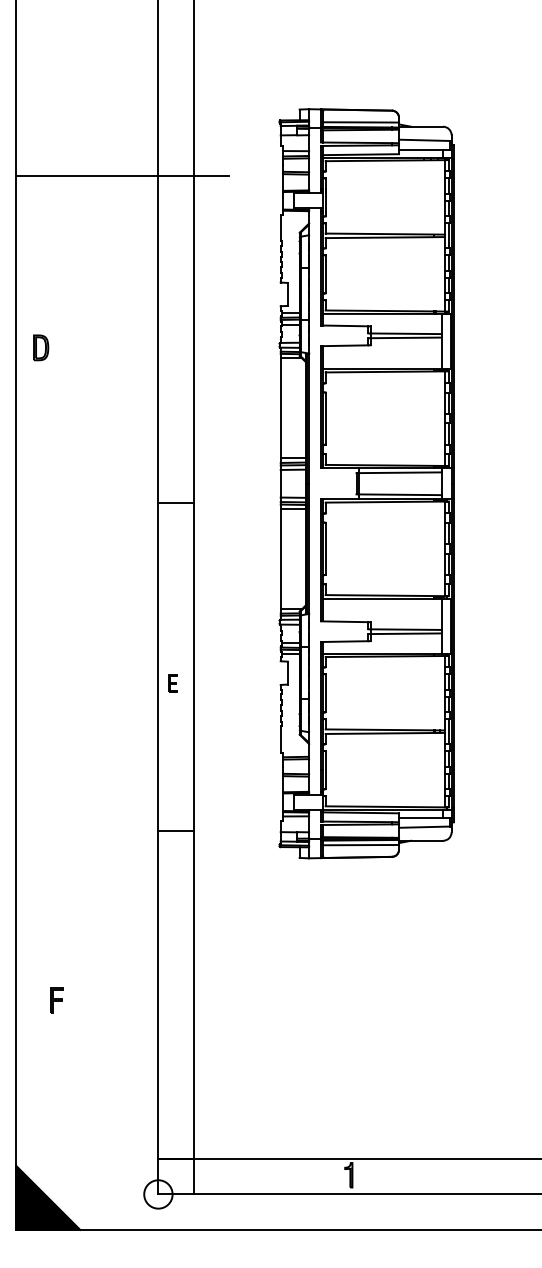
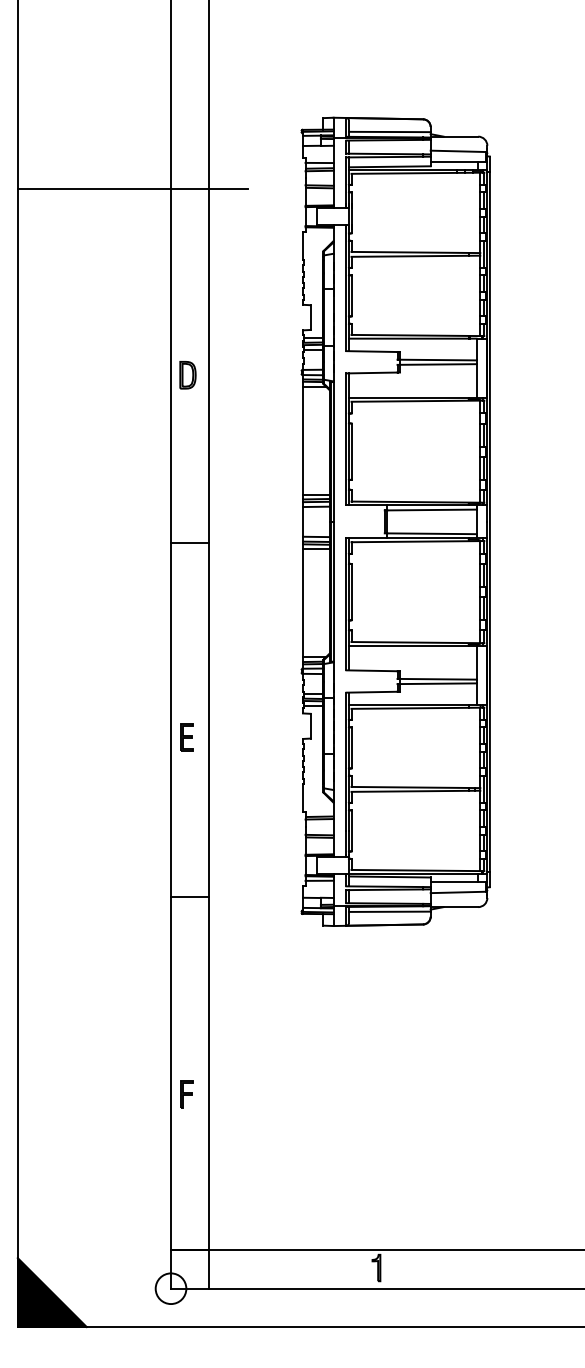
part: (41, 347) -> (188, 374), moved
part: (172, 683) -> (186, 737), size x1.43
part: (56, 1000) -> (186, 1094), moved

